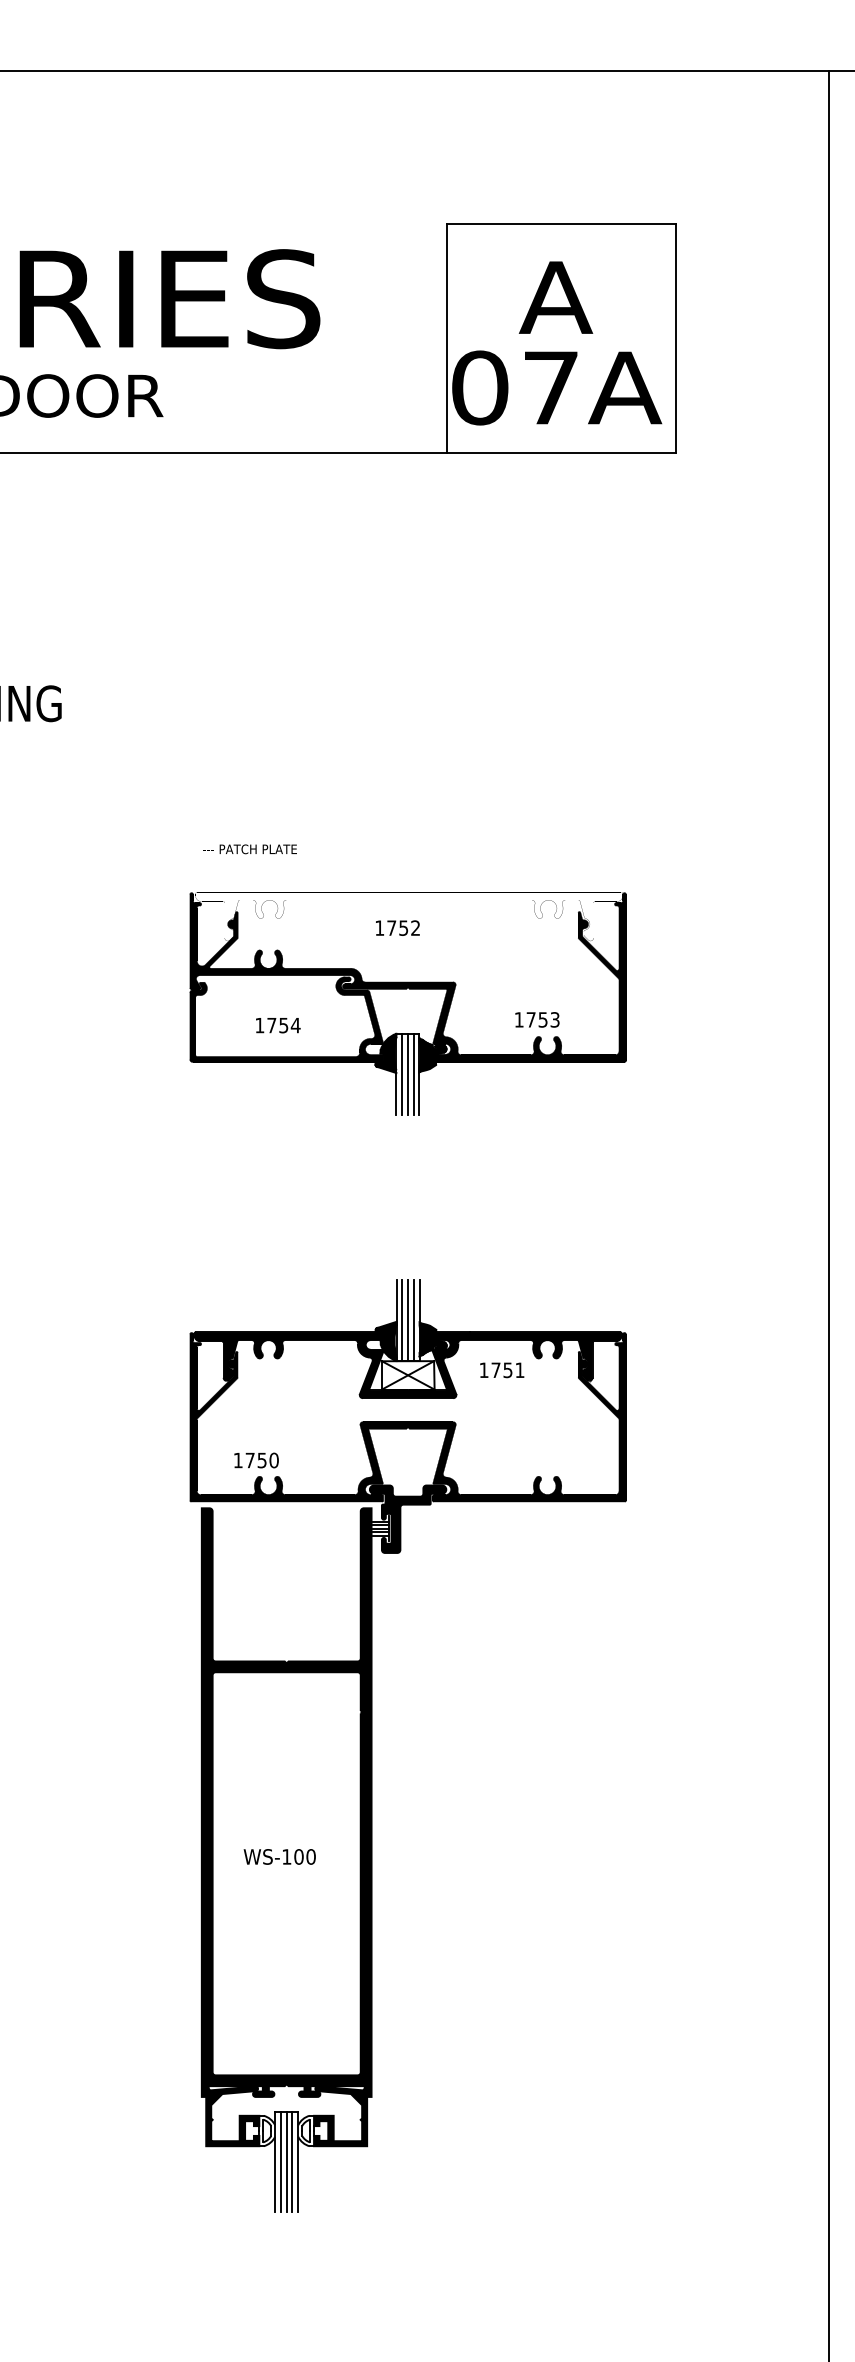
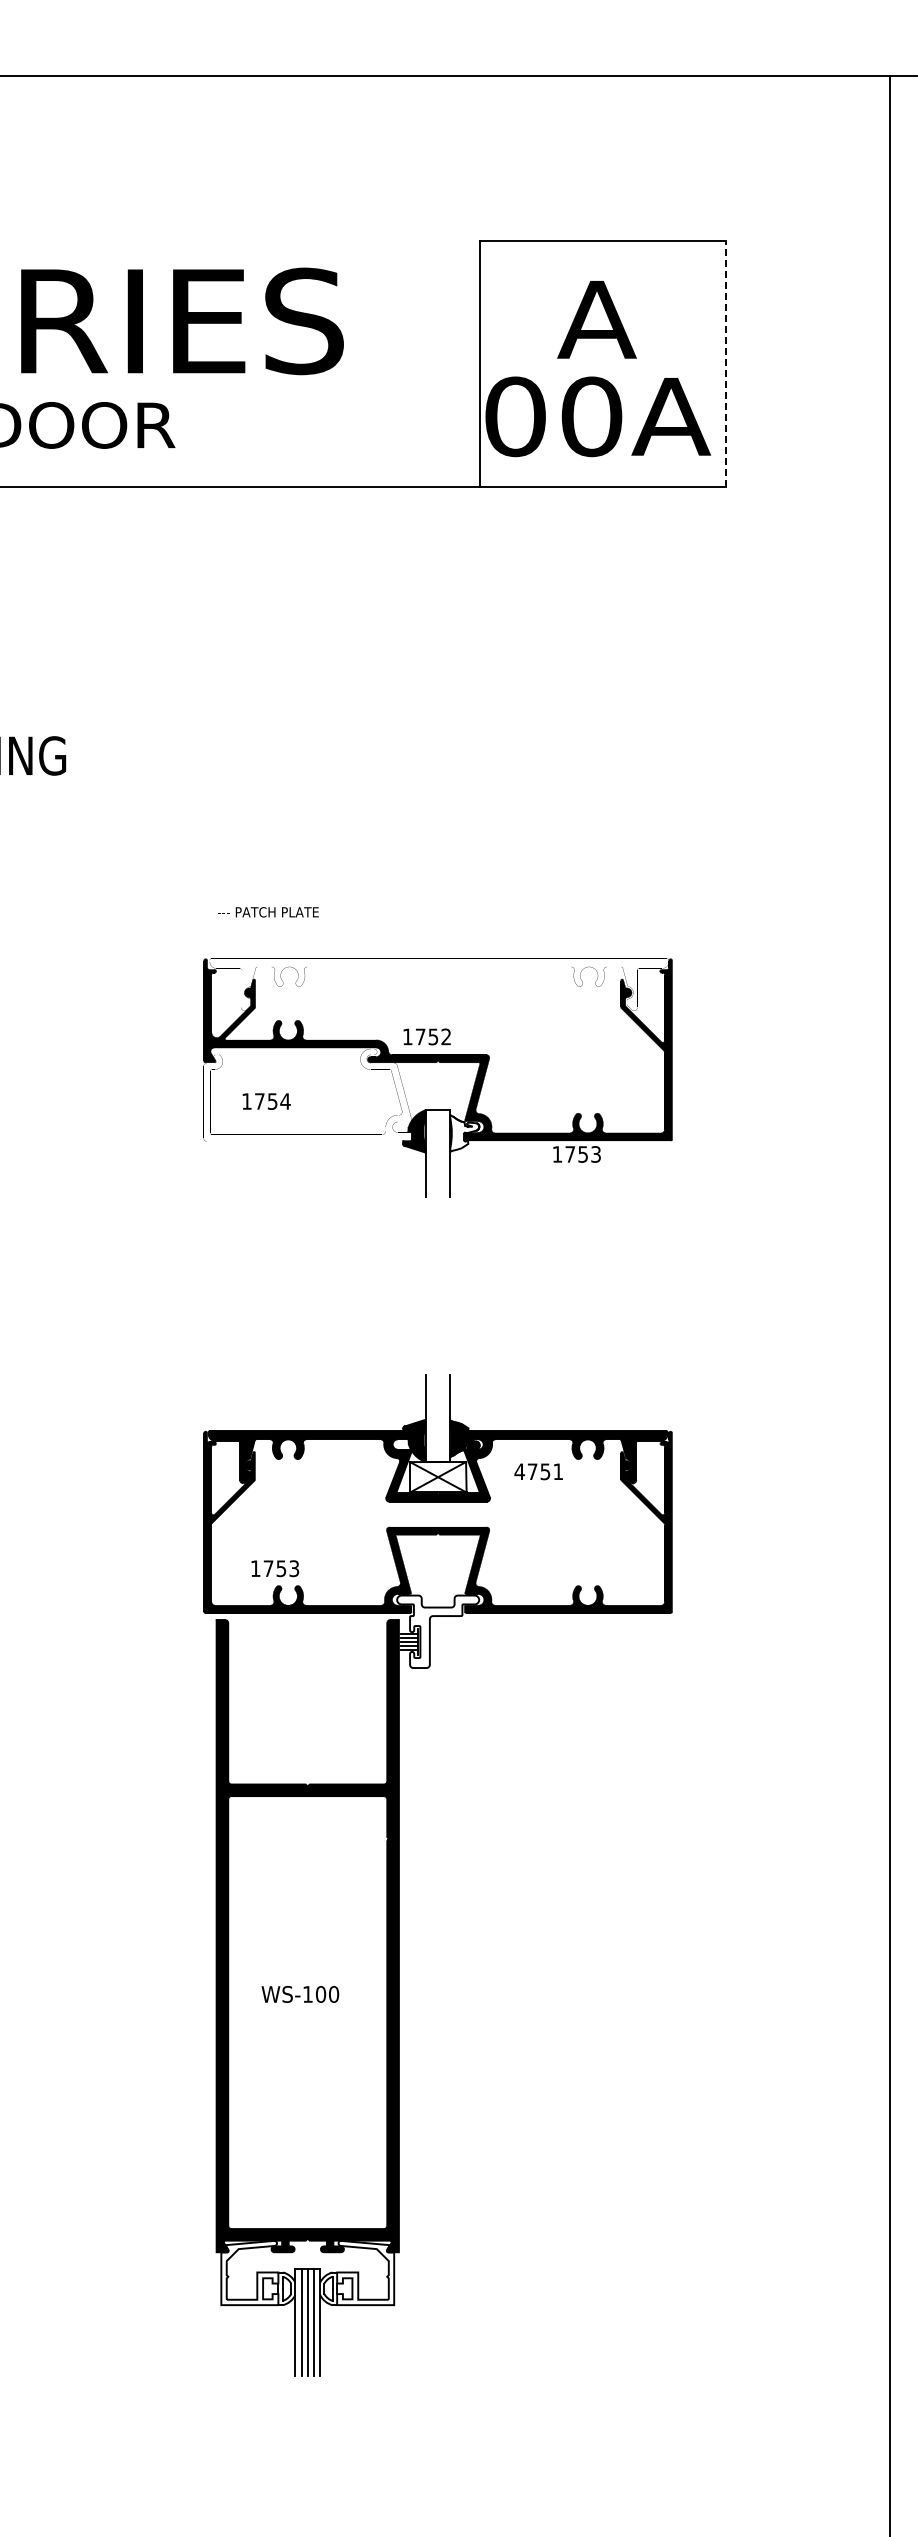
line: (675, 338) -> (725, 363), solid -> dashed
text: (550, 387) -> (591, 416), 07A -> 00A
text: (397, 927) -> (426, 1036), moved
fill: (286, 1019) -> (307, 1095), removed
text: (536, 1019) -> (576, 1154), moved
text: (278, 1025) -> (266, 1101), moved
fill: (432, 1055) -> (464, 1133), removed
line: (401, 1073) -> (431, 1153), removed
line: (407, 1073) -> (437, 1153), removed
line: (413, 1073) -> (444, 1153), removed
line: (401, 1320) -> (431, 1418), removed
line: (408, 1320) -> (438, 1418), removed
line: (413, 1320) -> (444, 1418), removed
text: (483, 1370) -> (519, 1471), 1751 -> 4751
text: (274, 1460) -> (294, 1568), 1750 -> 1753
fill: (408, 1518) -> (438, 1631), removed
fill: (232, 2115) -> (249, 2272), removed
fill: (340, 2115) -> (365, 2272), removed

